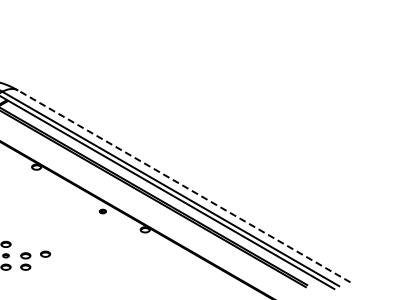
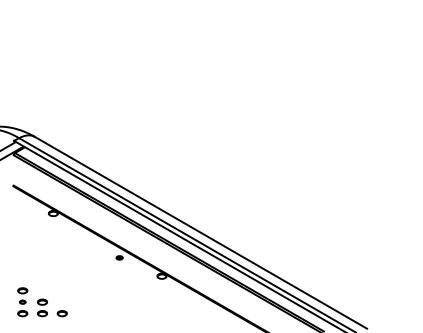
line: (183, 186) -> (200, 232), dashed -> solid
part: (44, 254) -> (61, 313), moved

